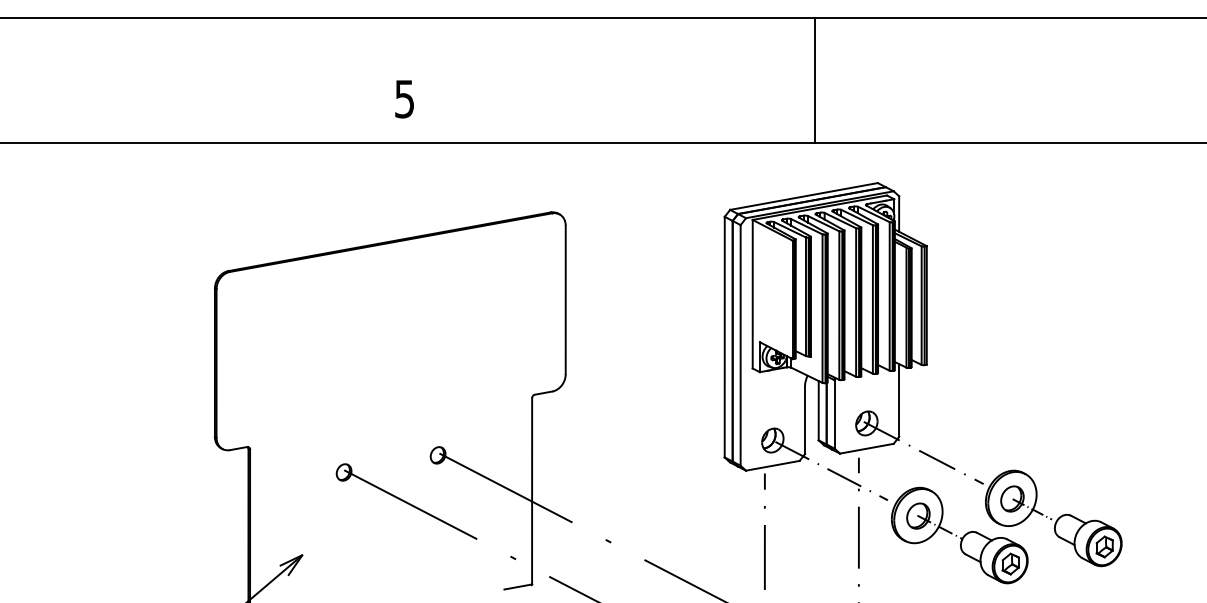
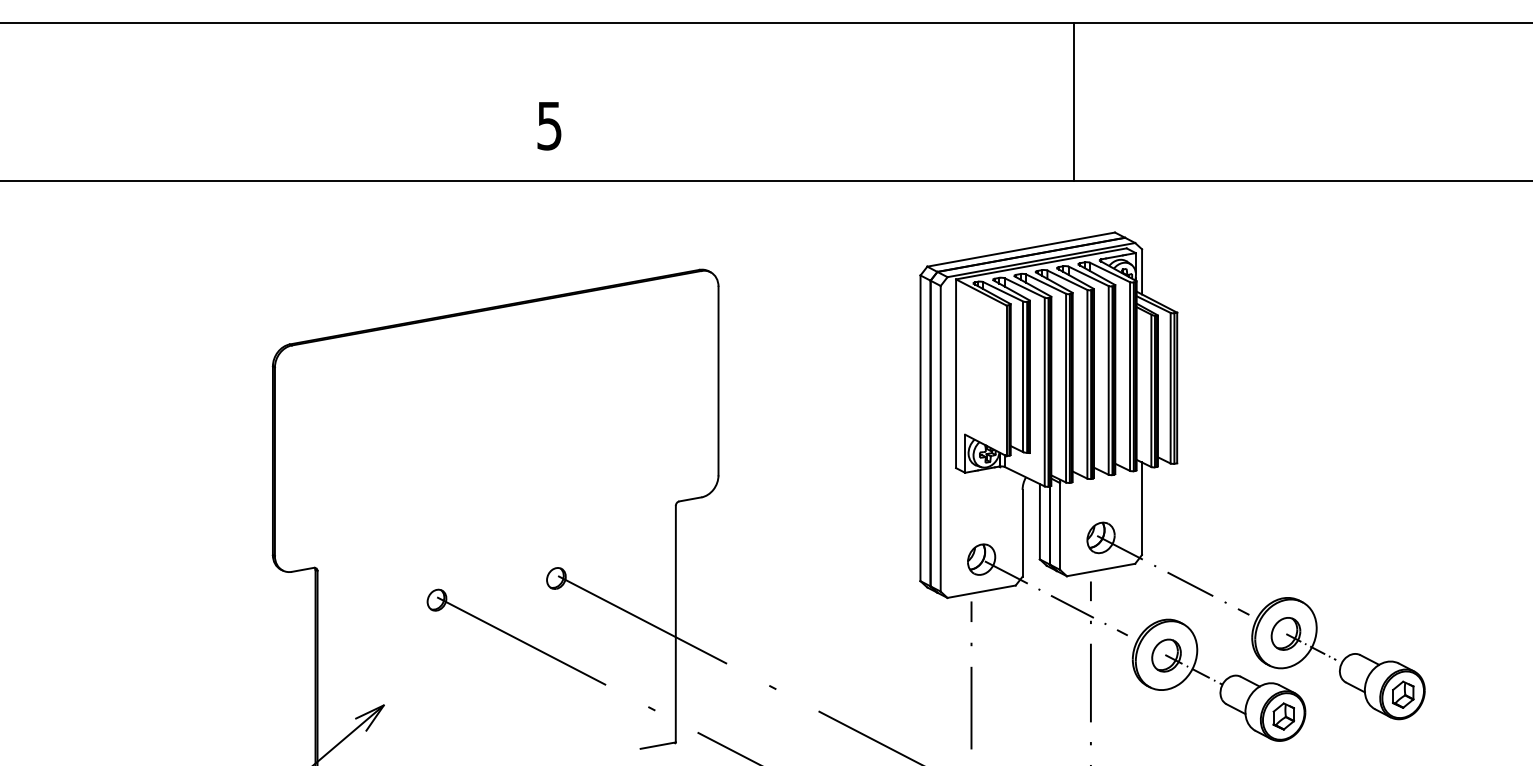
line: (815, 79) -> (1073, 100), moved
text: (404, 99) -> (549, 126), moved

